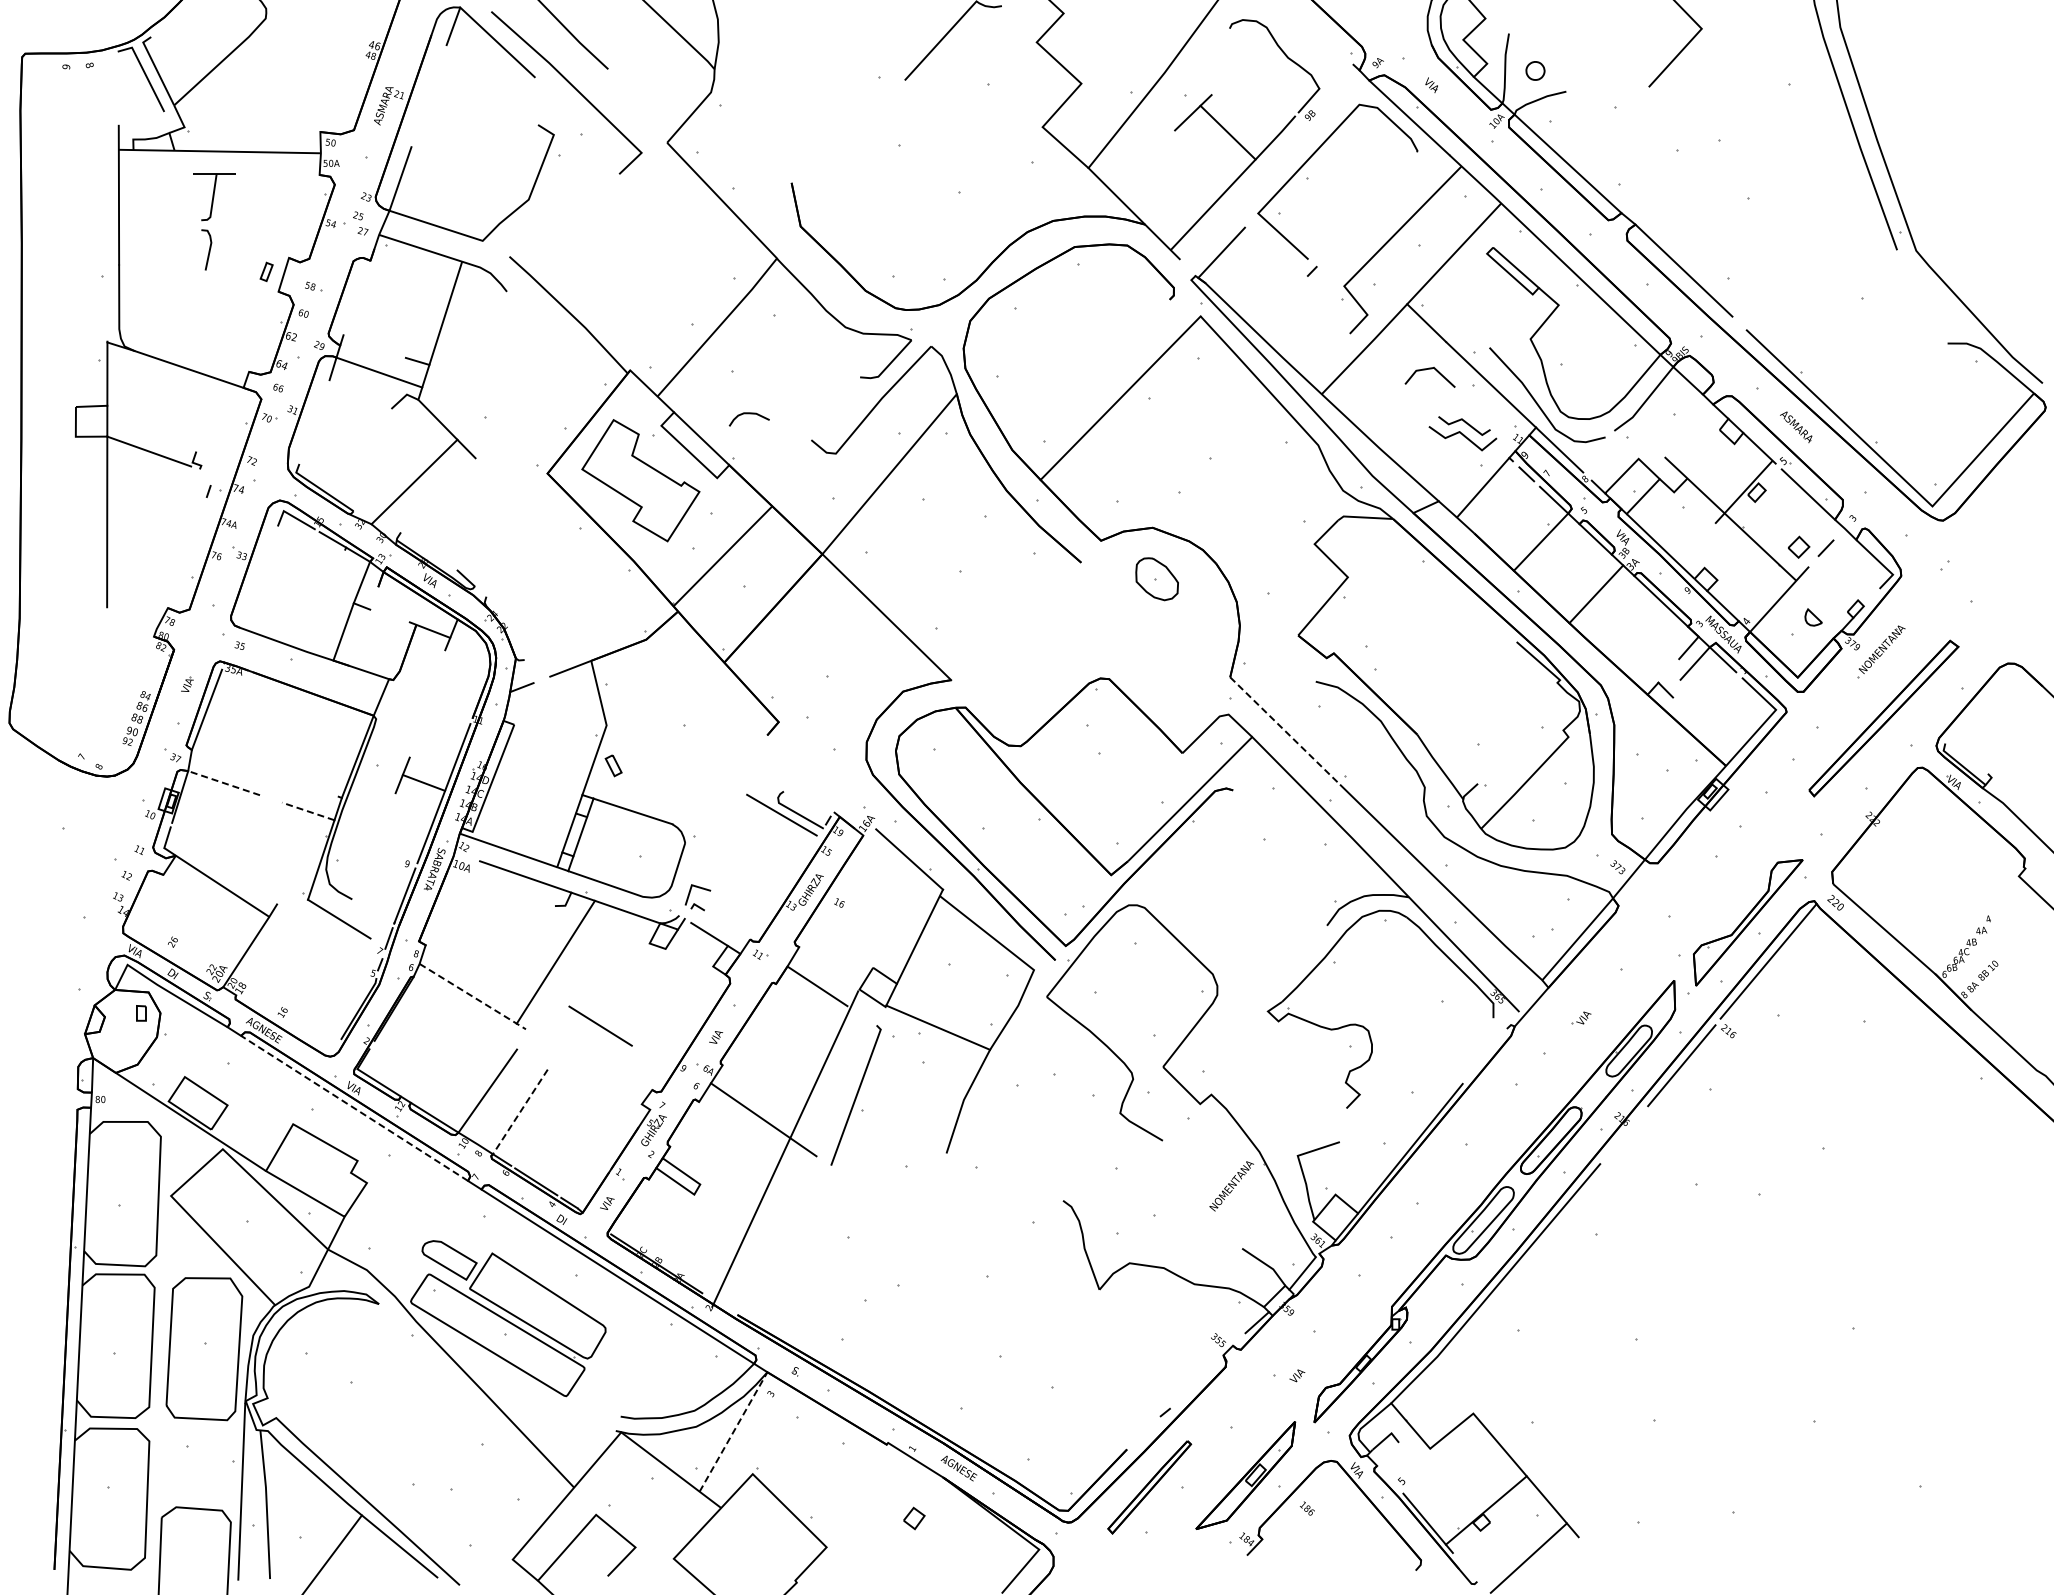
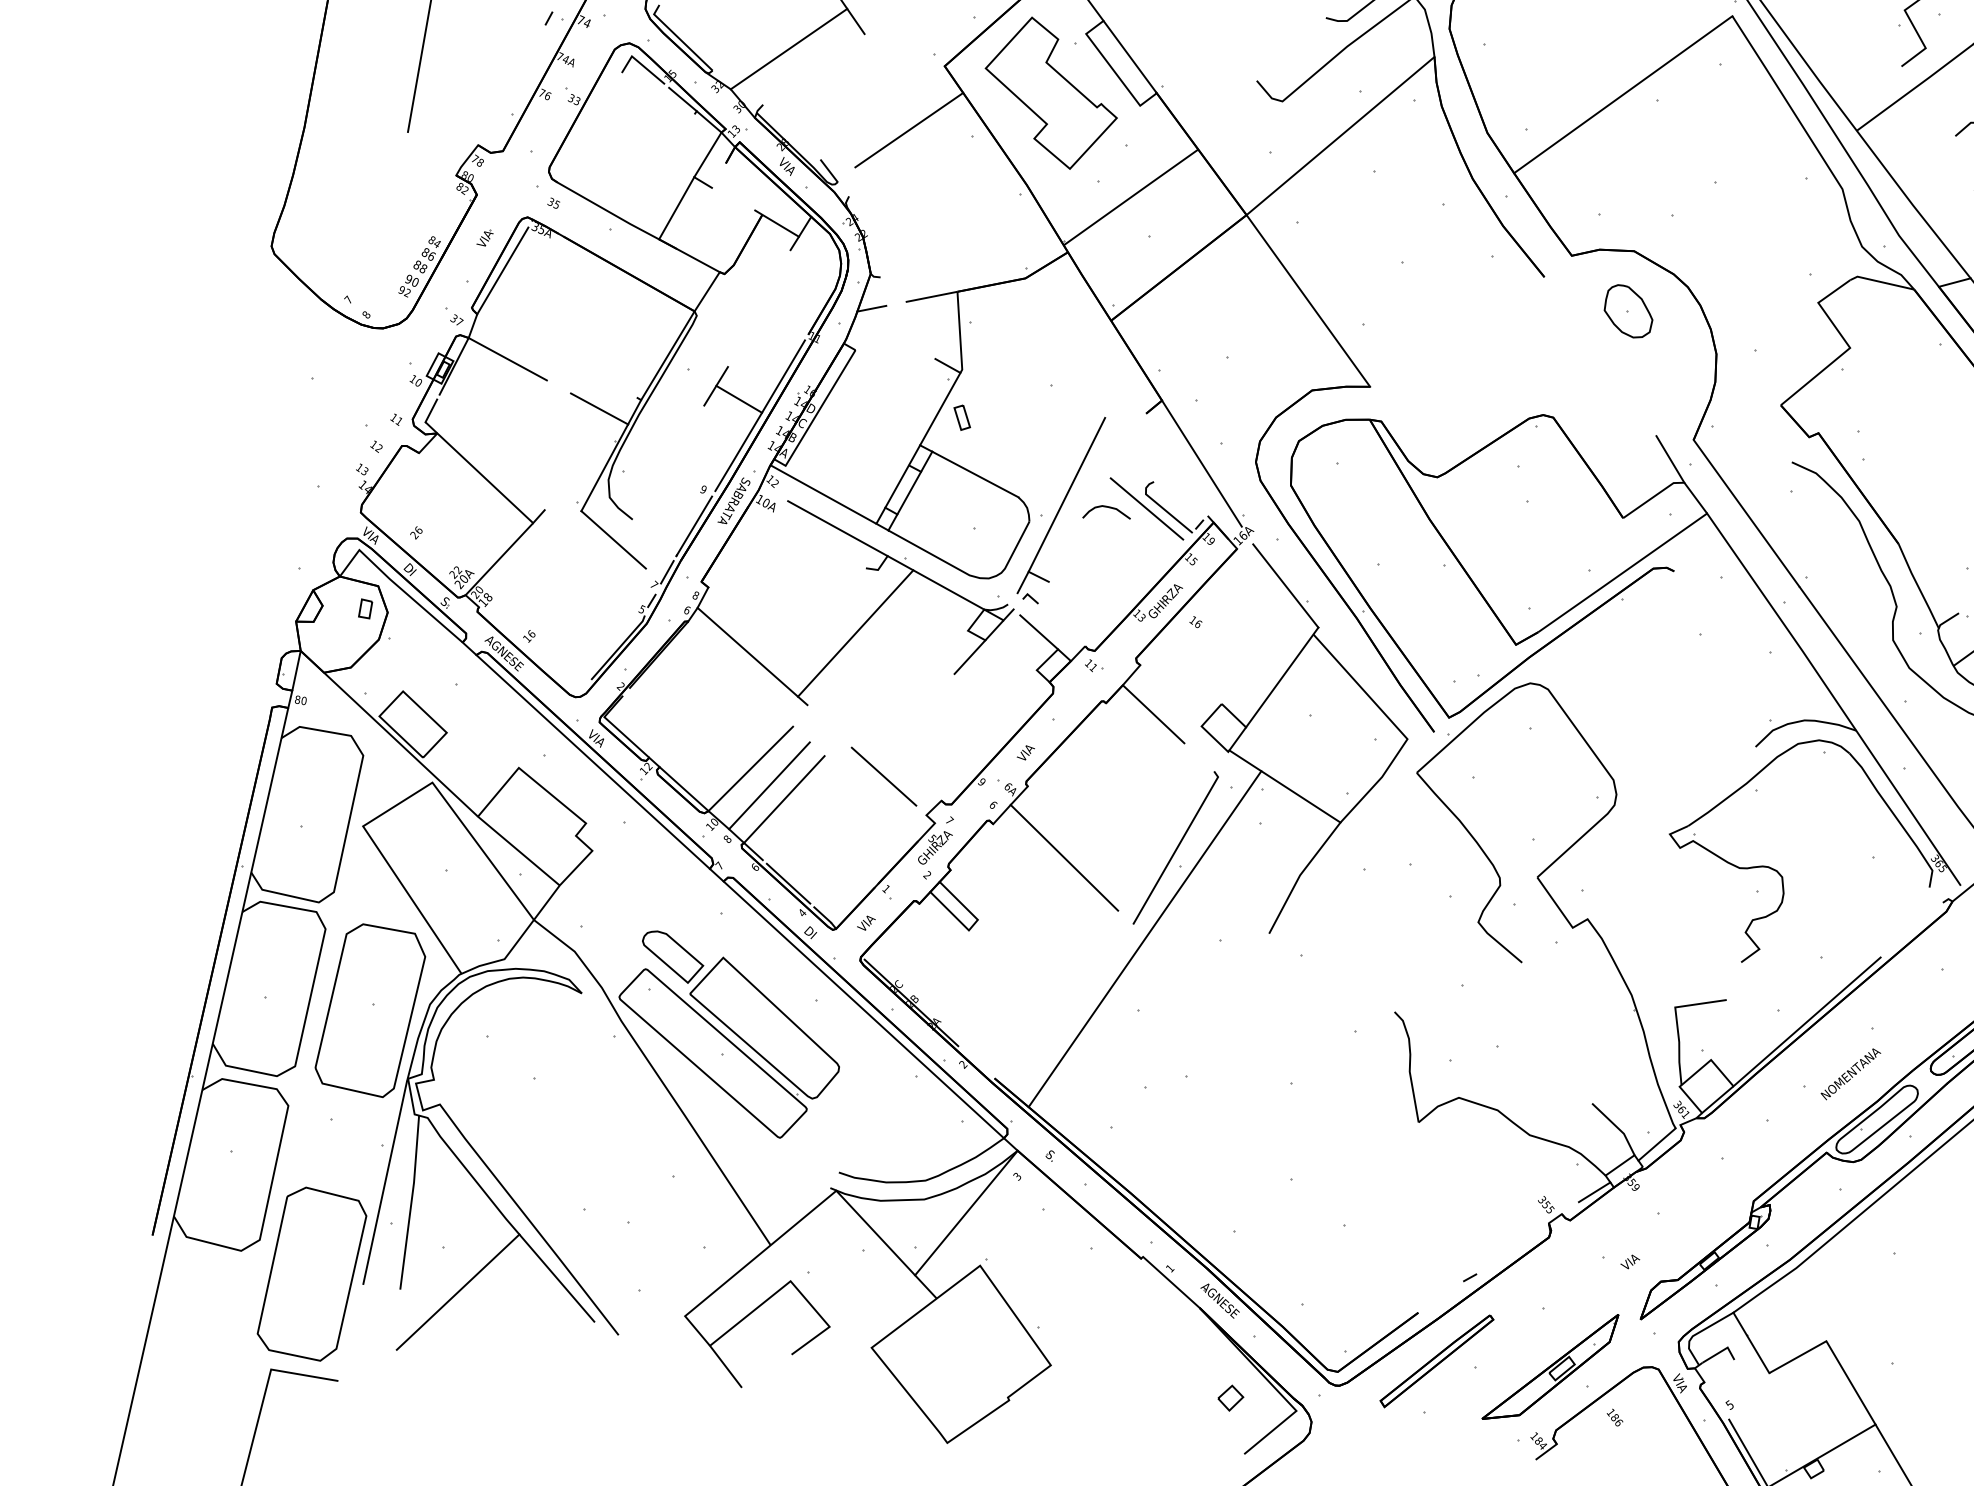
curve: (748, 414) -> (1107, 508), moved
line: (526, 532) -> (908, 130), added
line: (1213, 696) -> (1670, 458), added
line: (593, 724) -> (947, 365), added
line: (1285, 731) -> (1746, 513), dashed -> solid
line: (821, 769) -> (1202, 464), added
line: (224, 783) -> (508, 359), dashed -> solid
line: (308, 811) -> (599, 409), dashed -> solid
line: (712, 815) -> (1066, 495), added
line: (654, 965) -> (969, 657), added
line: (473, 996) -> (753, 656), dashed -> solid
line: (600, 1025) -> (884, 775), moved
line: (505, 1102) -> (769, 785), added
line: (354, 1108) -> (593, 762), dashed -> solid
line: (520, 1112) -> (784, 800), dashed -> solid
line: (785, 1148) -> (1145, 938), moved
text: (1231, 1186) -> (1850, 1074), moved
line: (733, 1431) -> (966, 1212), dashed -> solid
part: (914, 1518) -> (1231, 1398), moved

